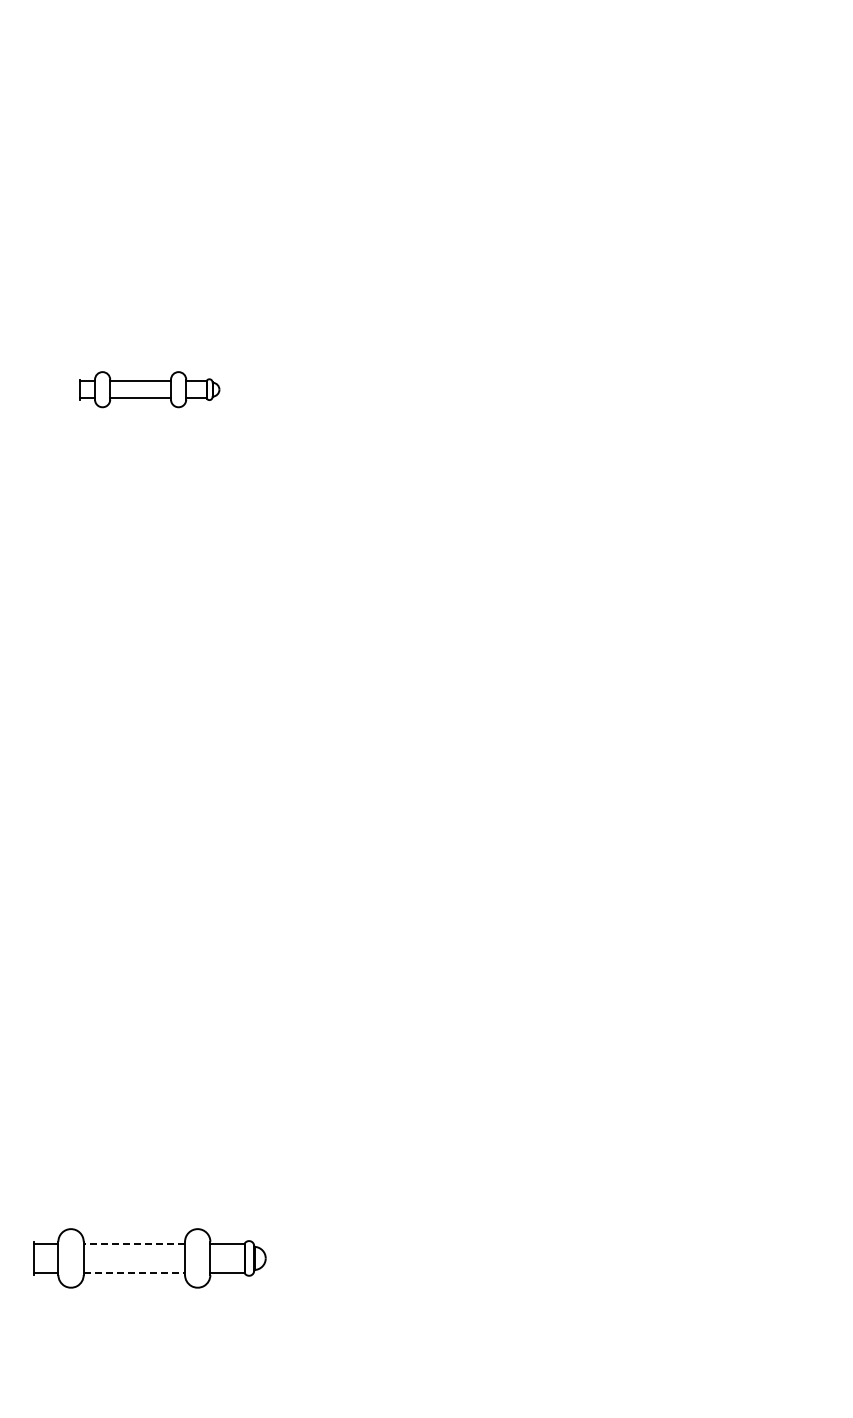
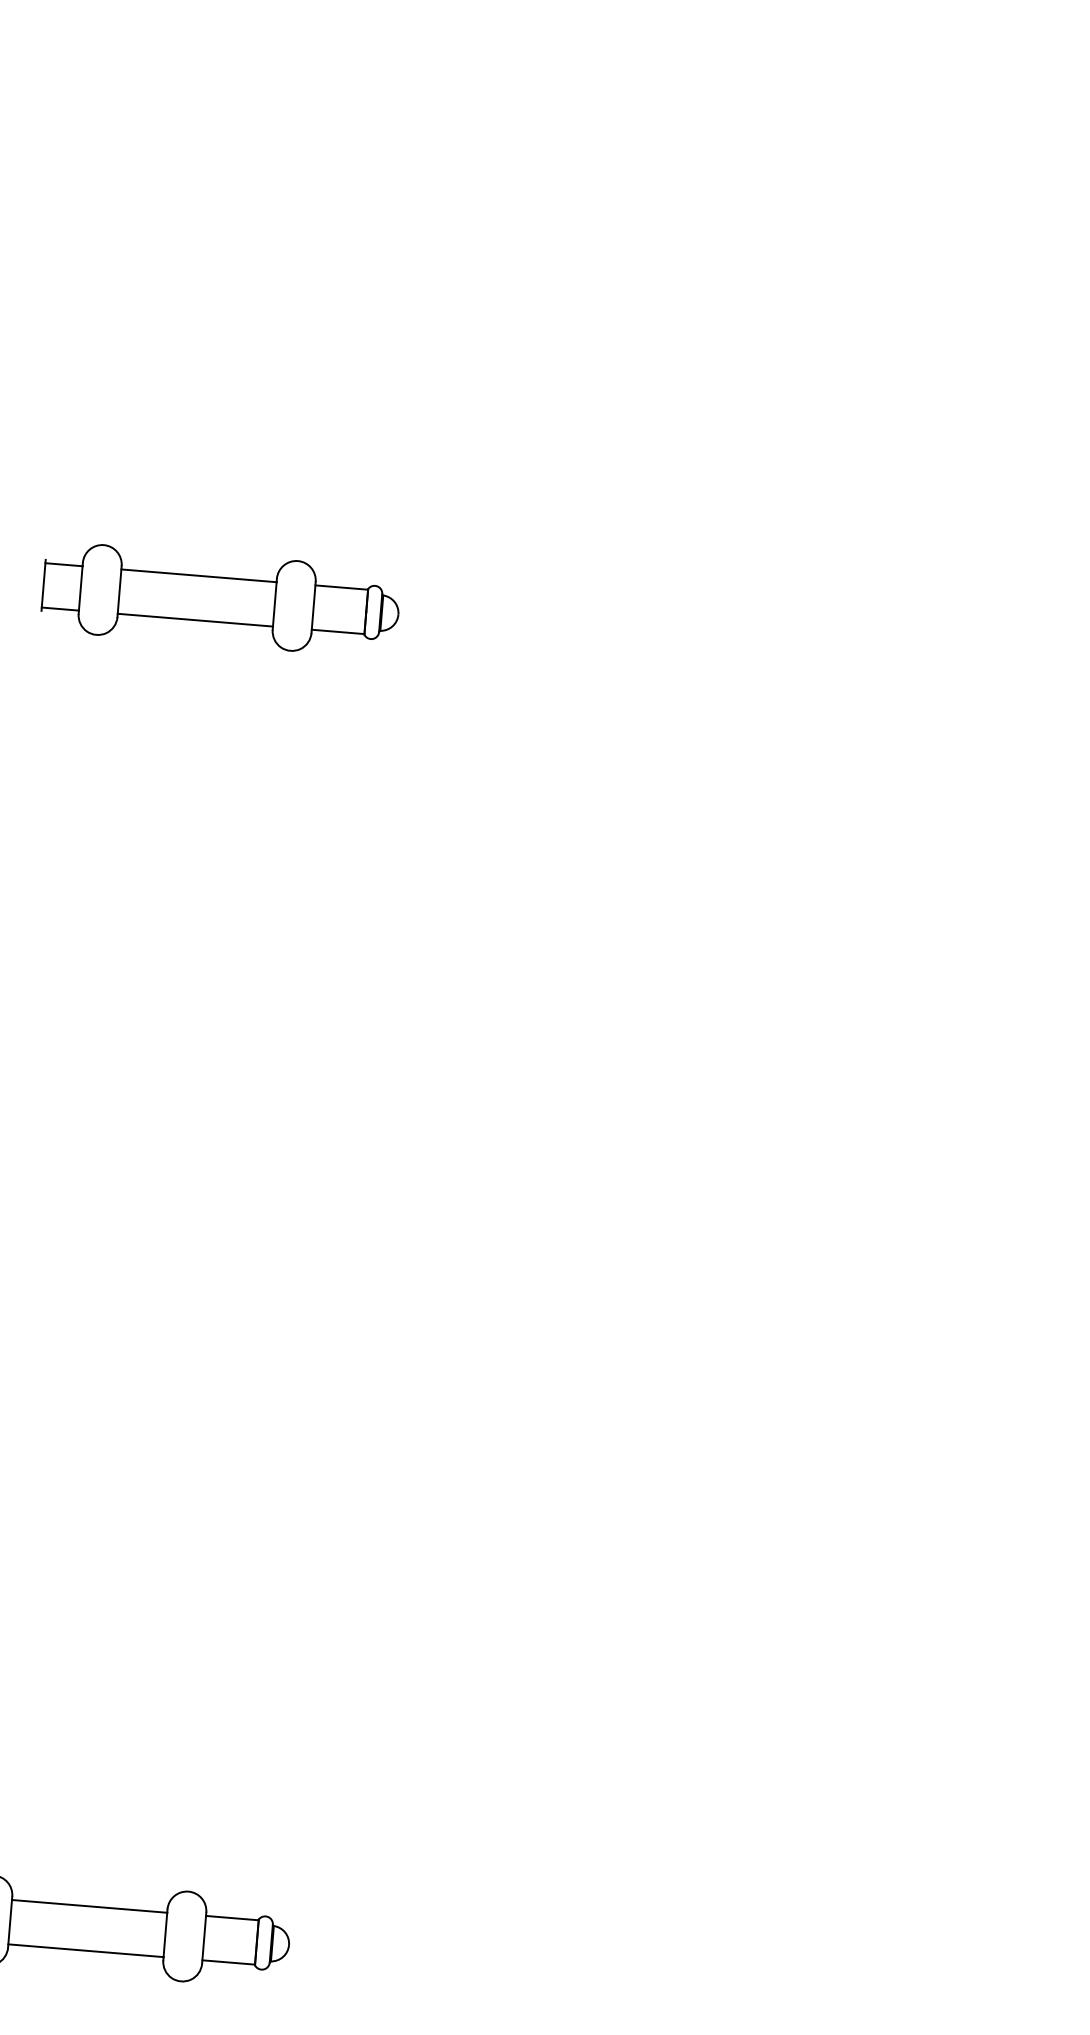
part: (149, 389) -> (220, 599), size x1.67
line: (134, 1243) -> (89, 1905), dashed -> solid
line: (134, 1272) -> (86, 1950), dashed -> solid

